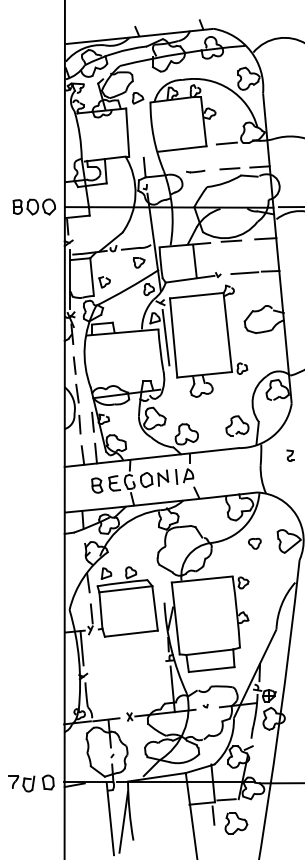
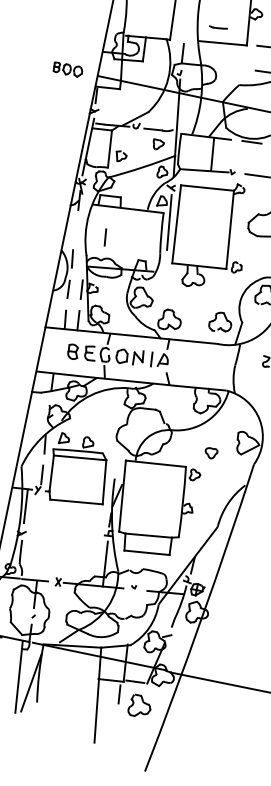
part: (195, 171) -> (218, 27), moved
part: (33, 206) -> (67, 69), size x0.7
line: (74, 365) -> (105, 237), moved
part: (254, 543) -> (210, 452), moved

